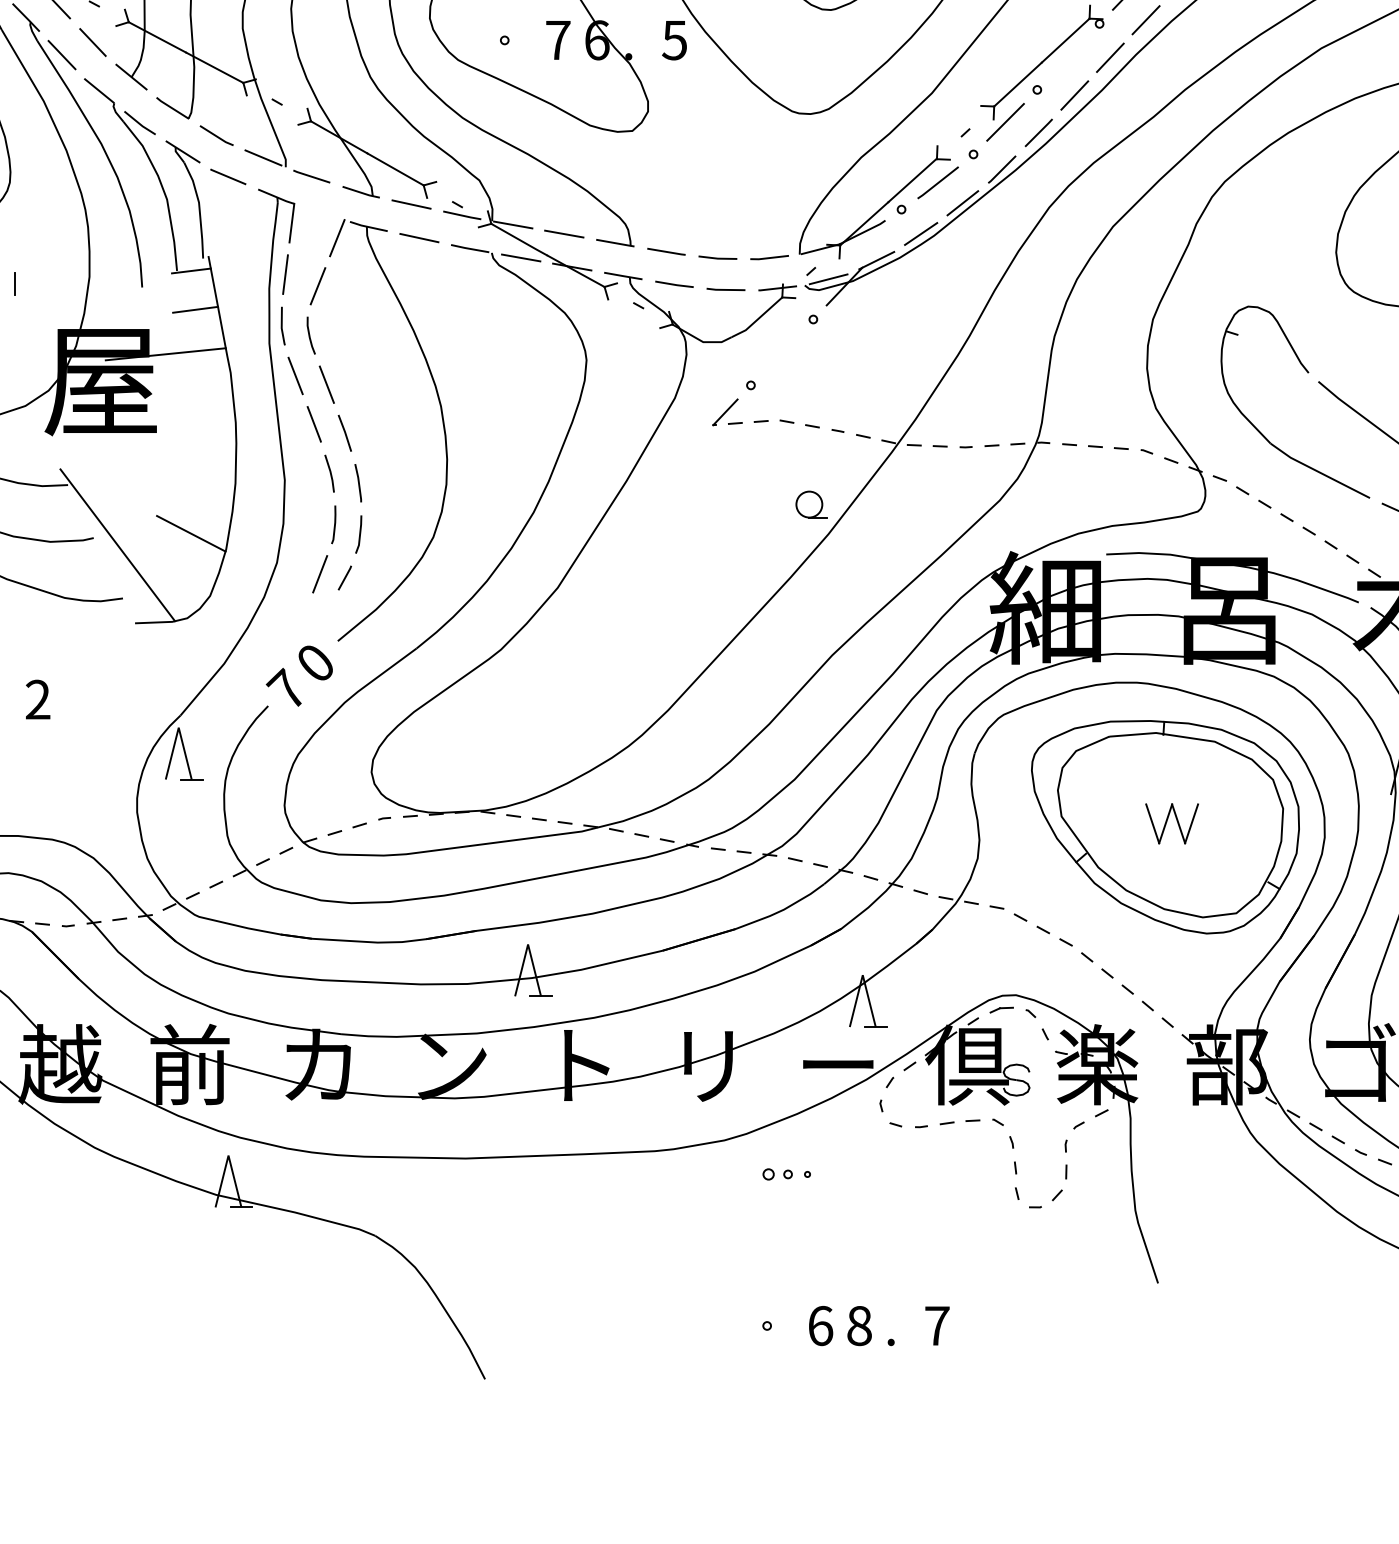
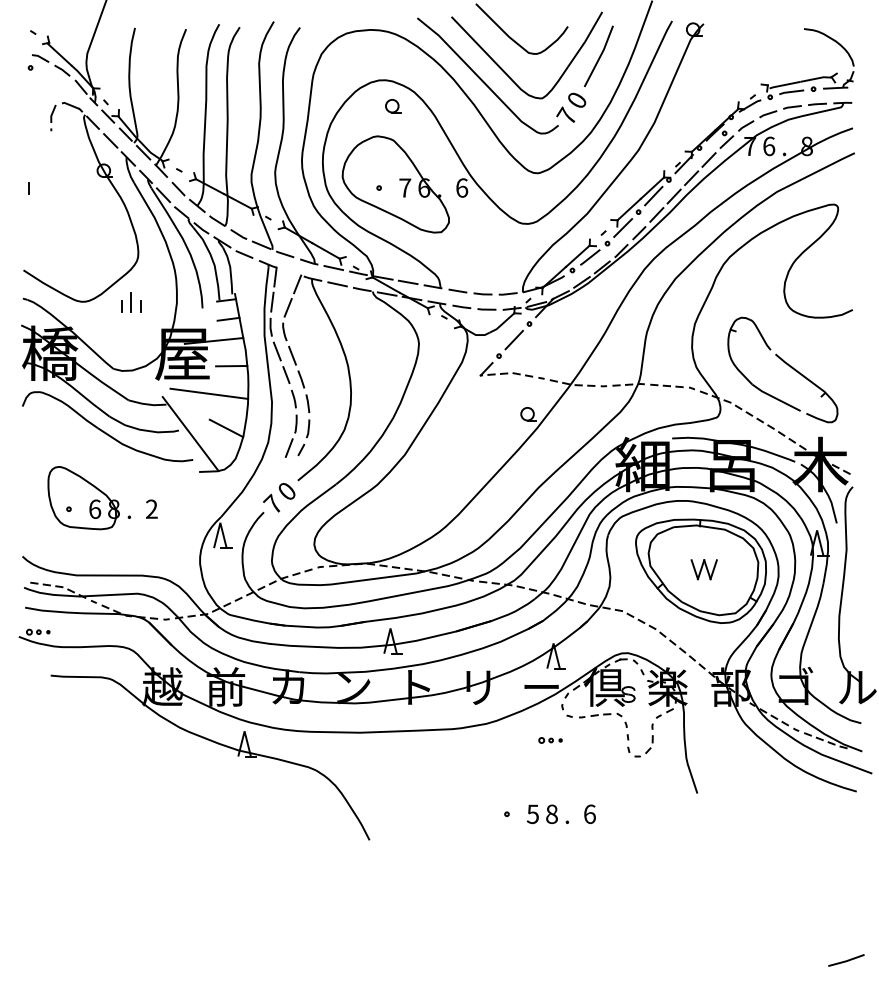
text: (673, 39) -> (461, 187), 5 -> 6
line: (1067, 55) -> (653, 195), added
line: (780, 351) -> (513, 339), added
line: (201, 406) -> (231, 366), added
line: (156, 462) -> (209, 393), added
part: (786, 1174) -> (550, 740), moved
text: (819, 1324) -> (532, 813), 6 -> 5
text: (936, 1326) -> (589, 814), 7 -> 6

